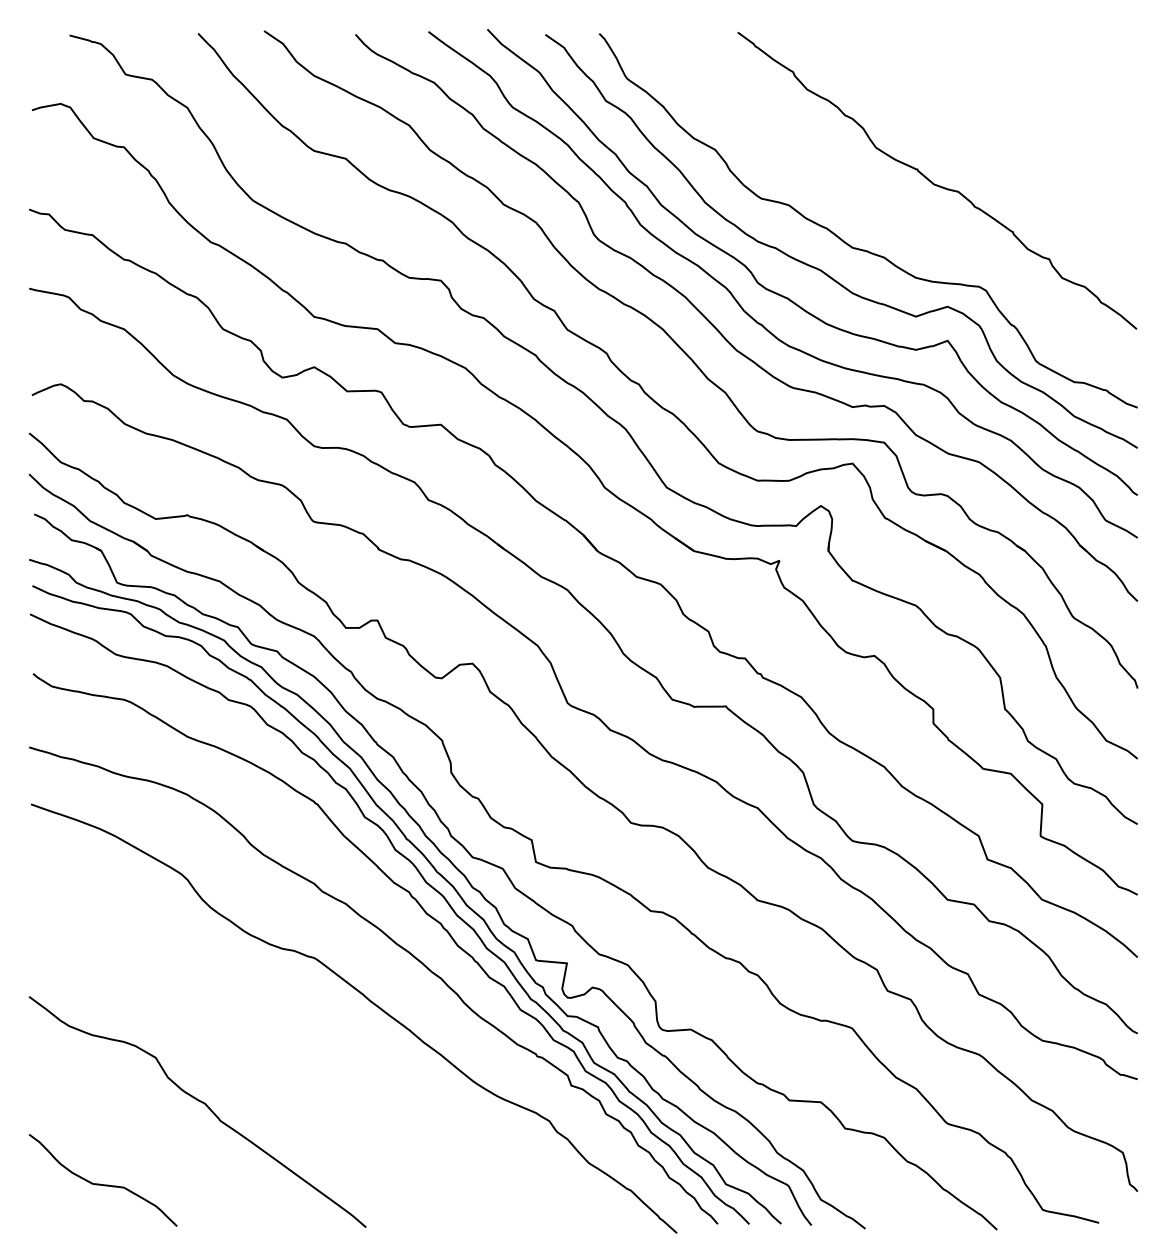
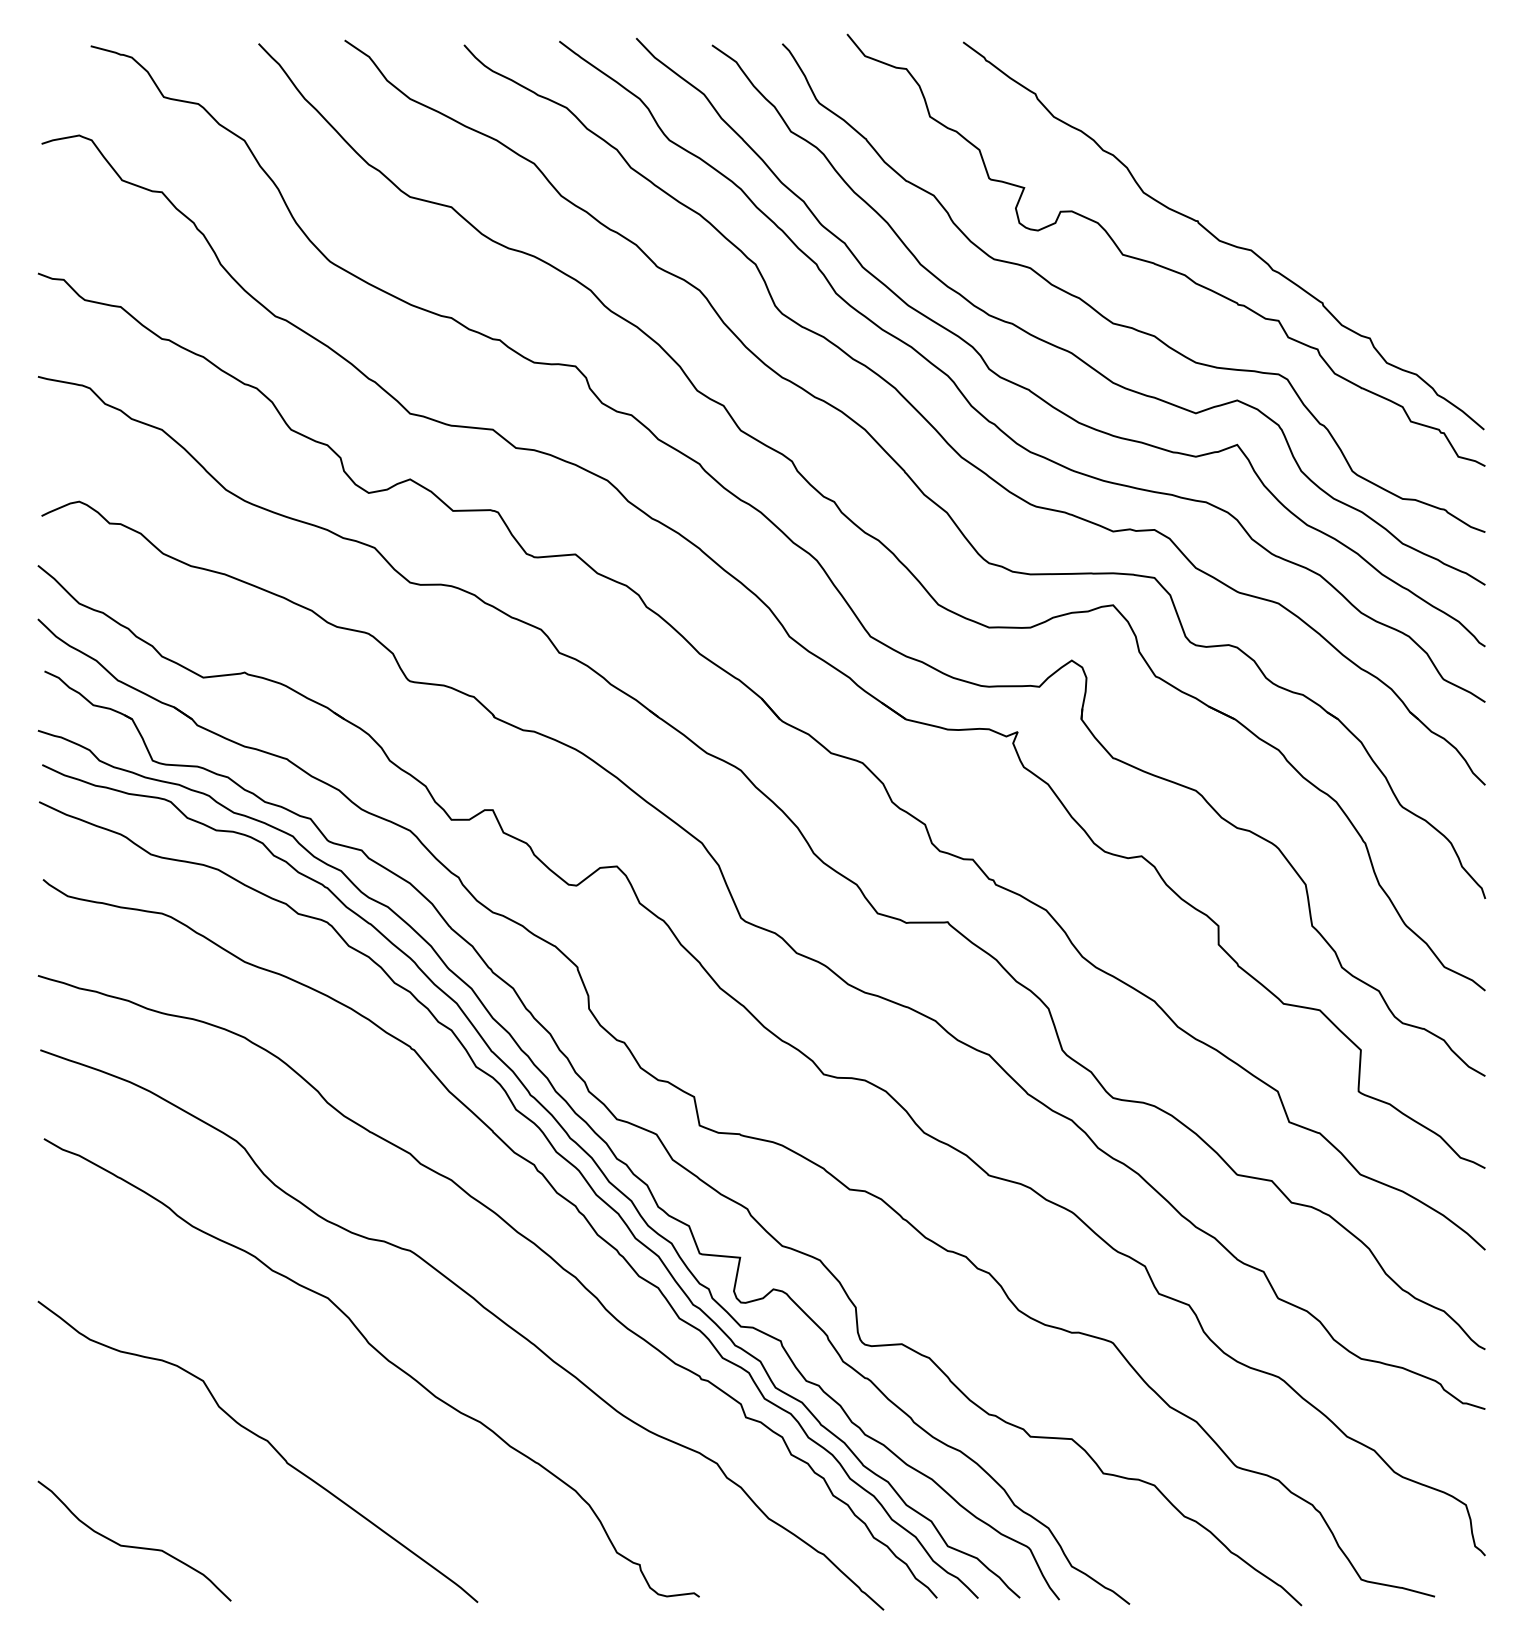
curve: (888, 202) -> (1159, 264), added
curve: (291, 1038) -> (380, 1355), added

